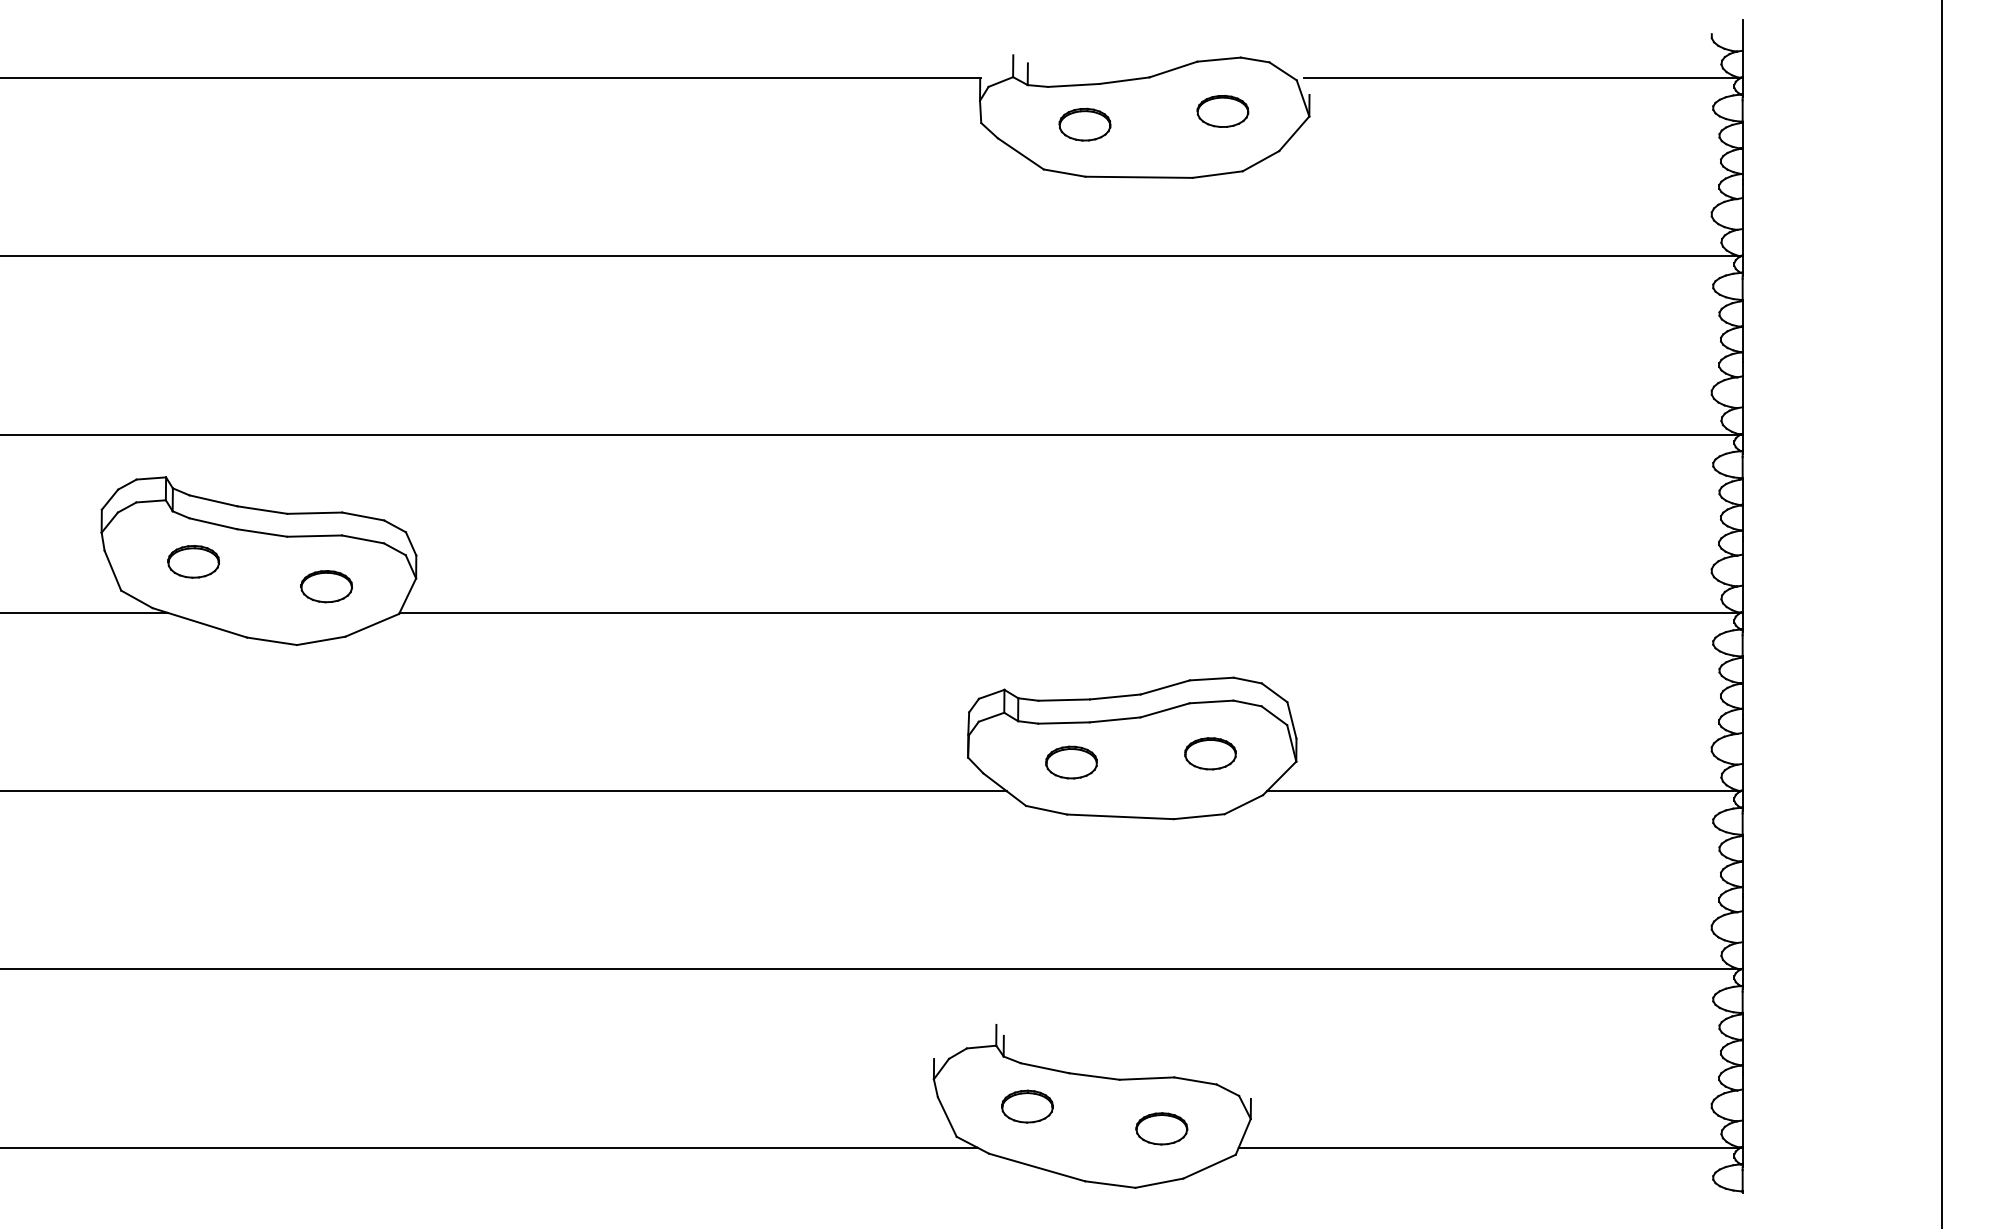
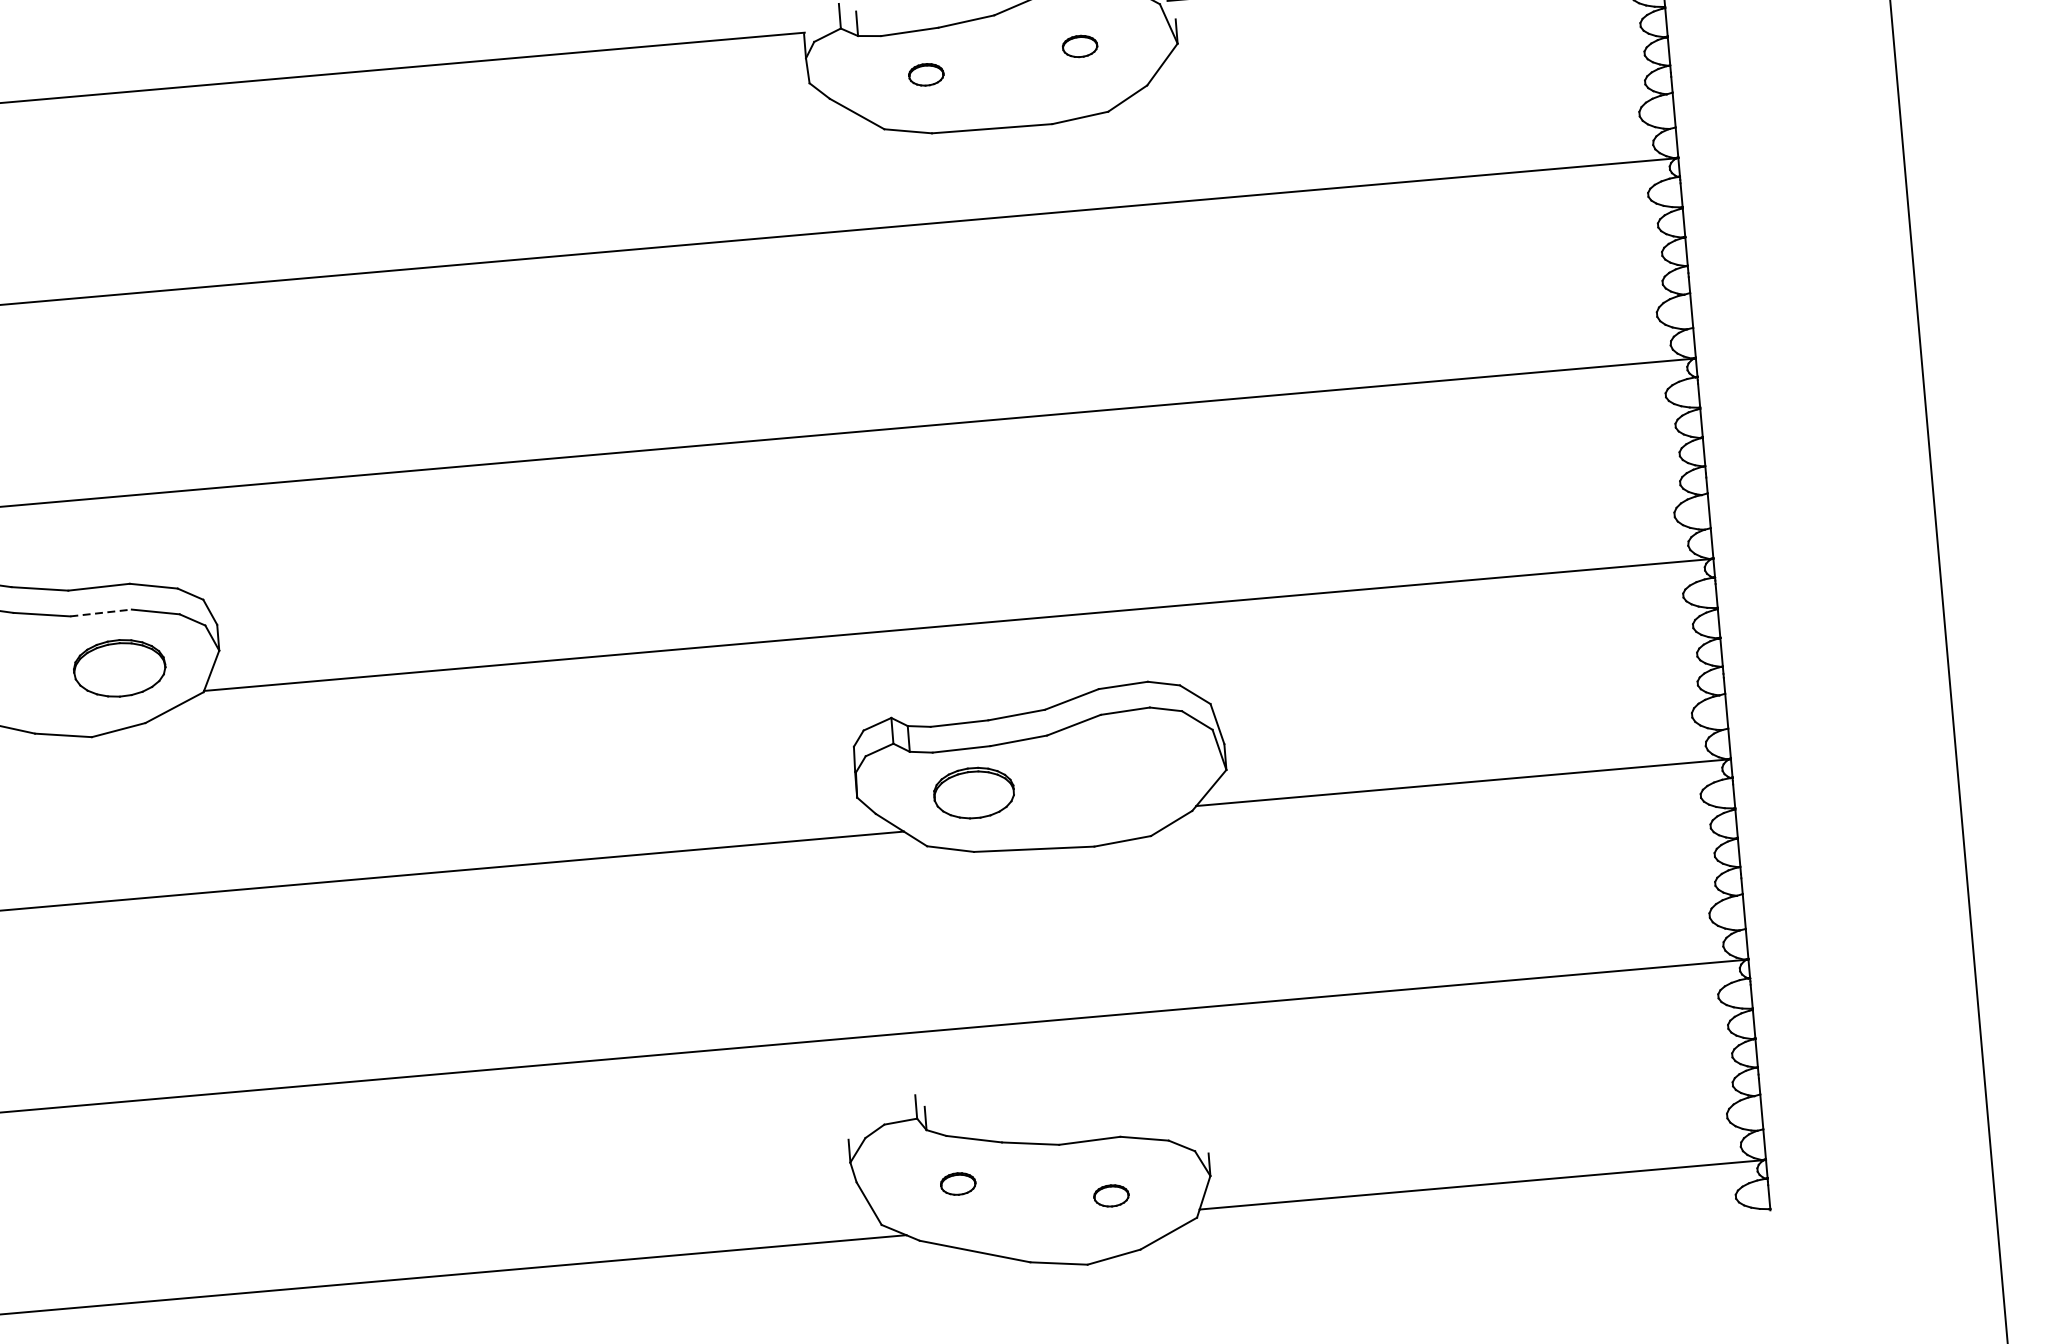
part: (1222, 111) -> (1079, 46), size x0.6
part: (1084, 124) -> (925, 74), size x0.6
line: (315, 536) -> (102, 613), solid -> dashed
part: (326, 586) -> (119, 668), size x1.6
part: (1210, 753) -> (1129, 769), removed
part: (1071, 762) -> (973, 793), size x1.4
part: (1027, 1106) -> (958, 1183), size x0.6
part: (1161, 1128) -> (1110, 1195), size x0.6

